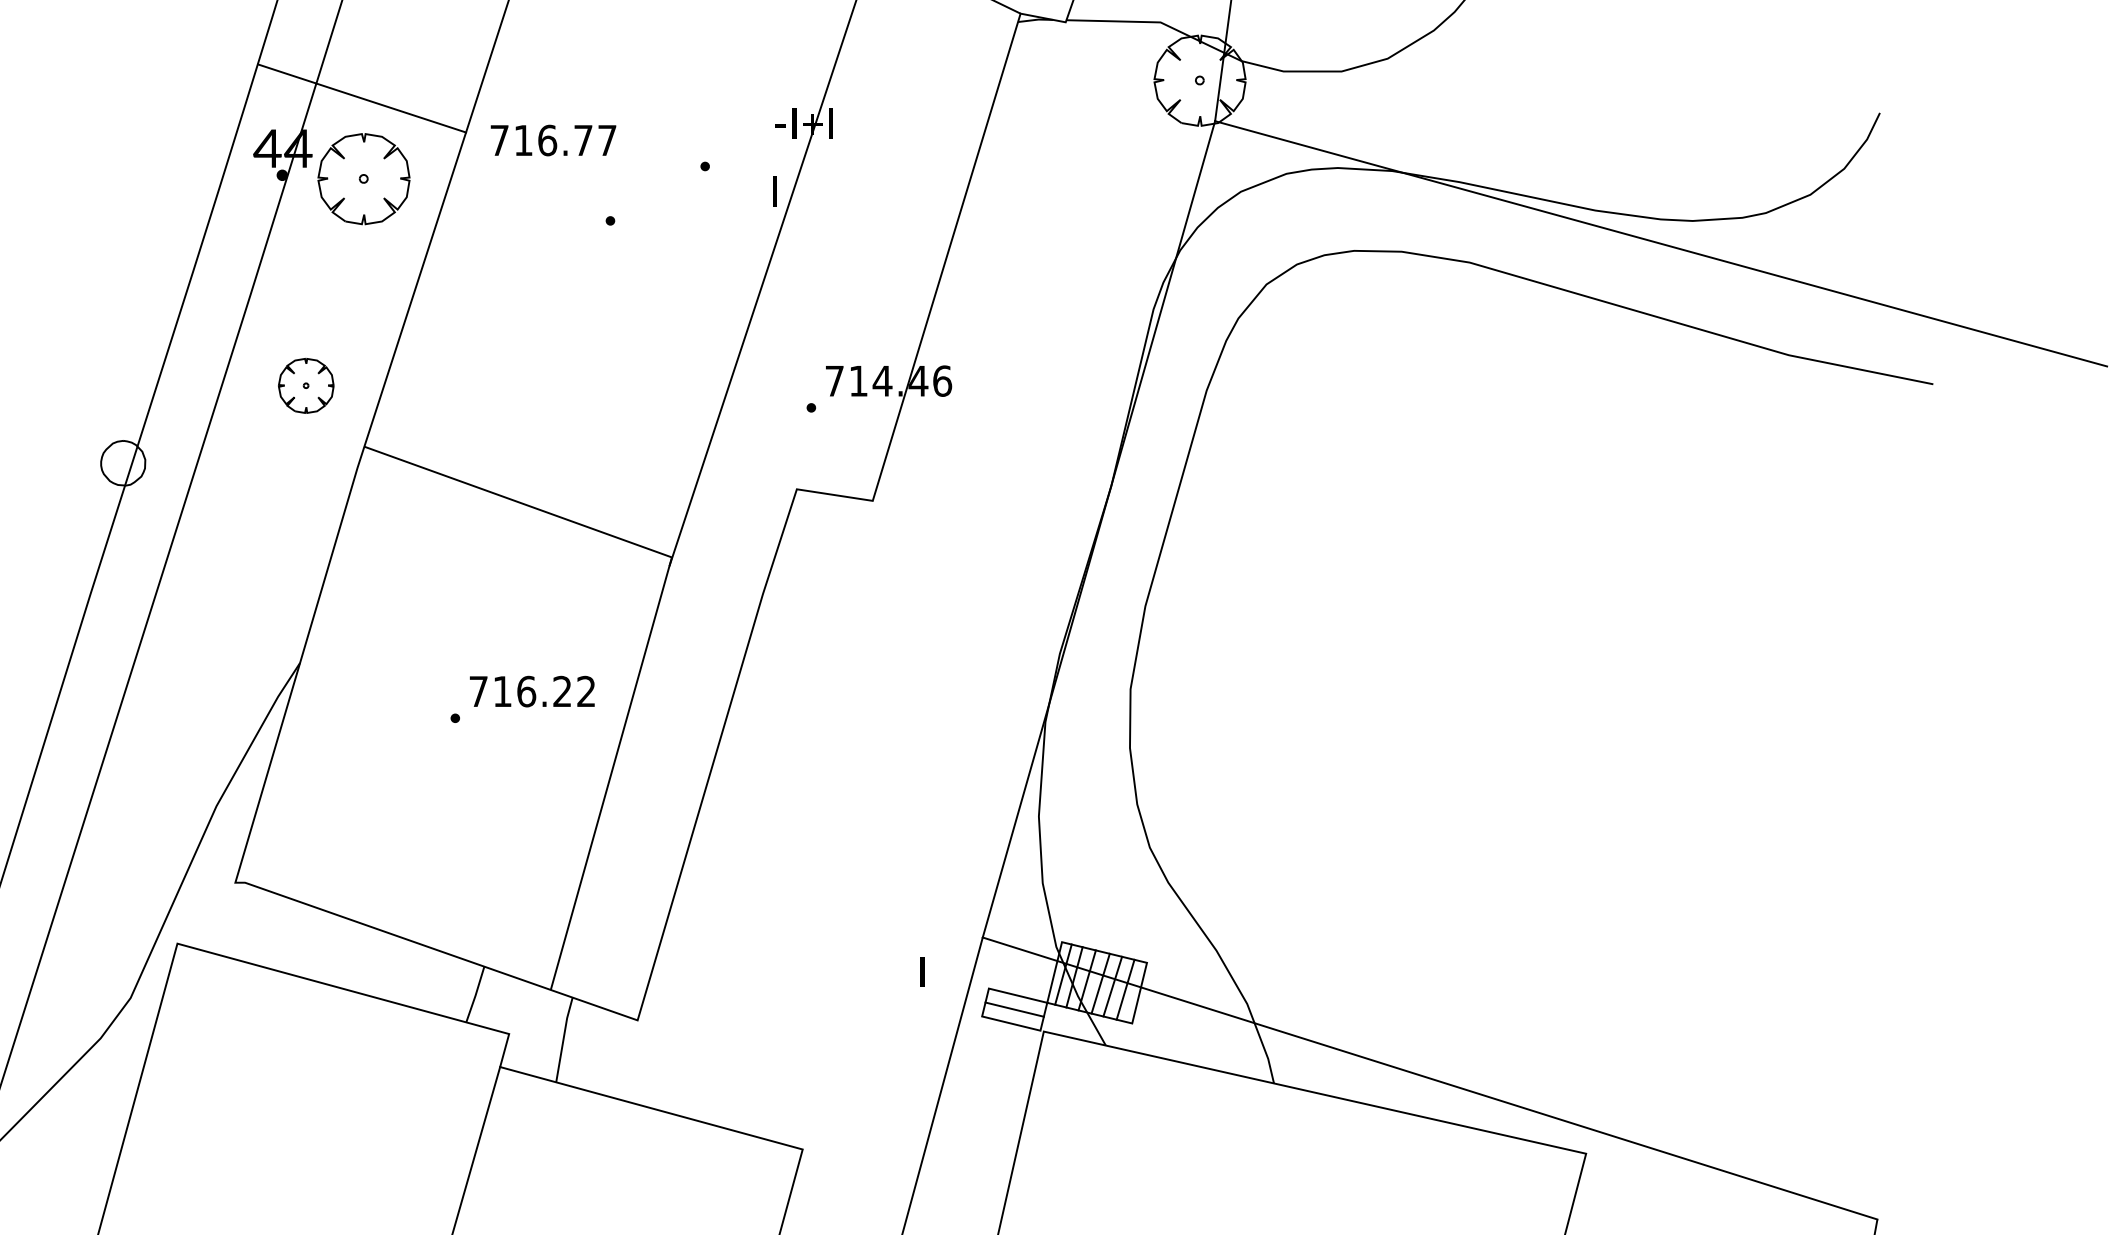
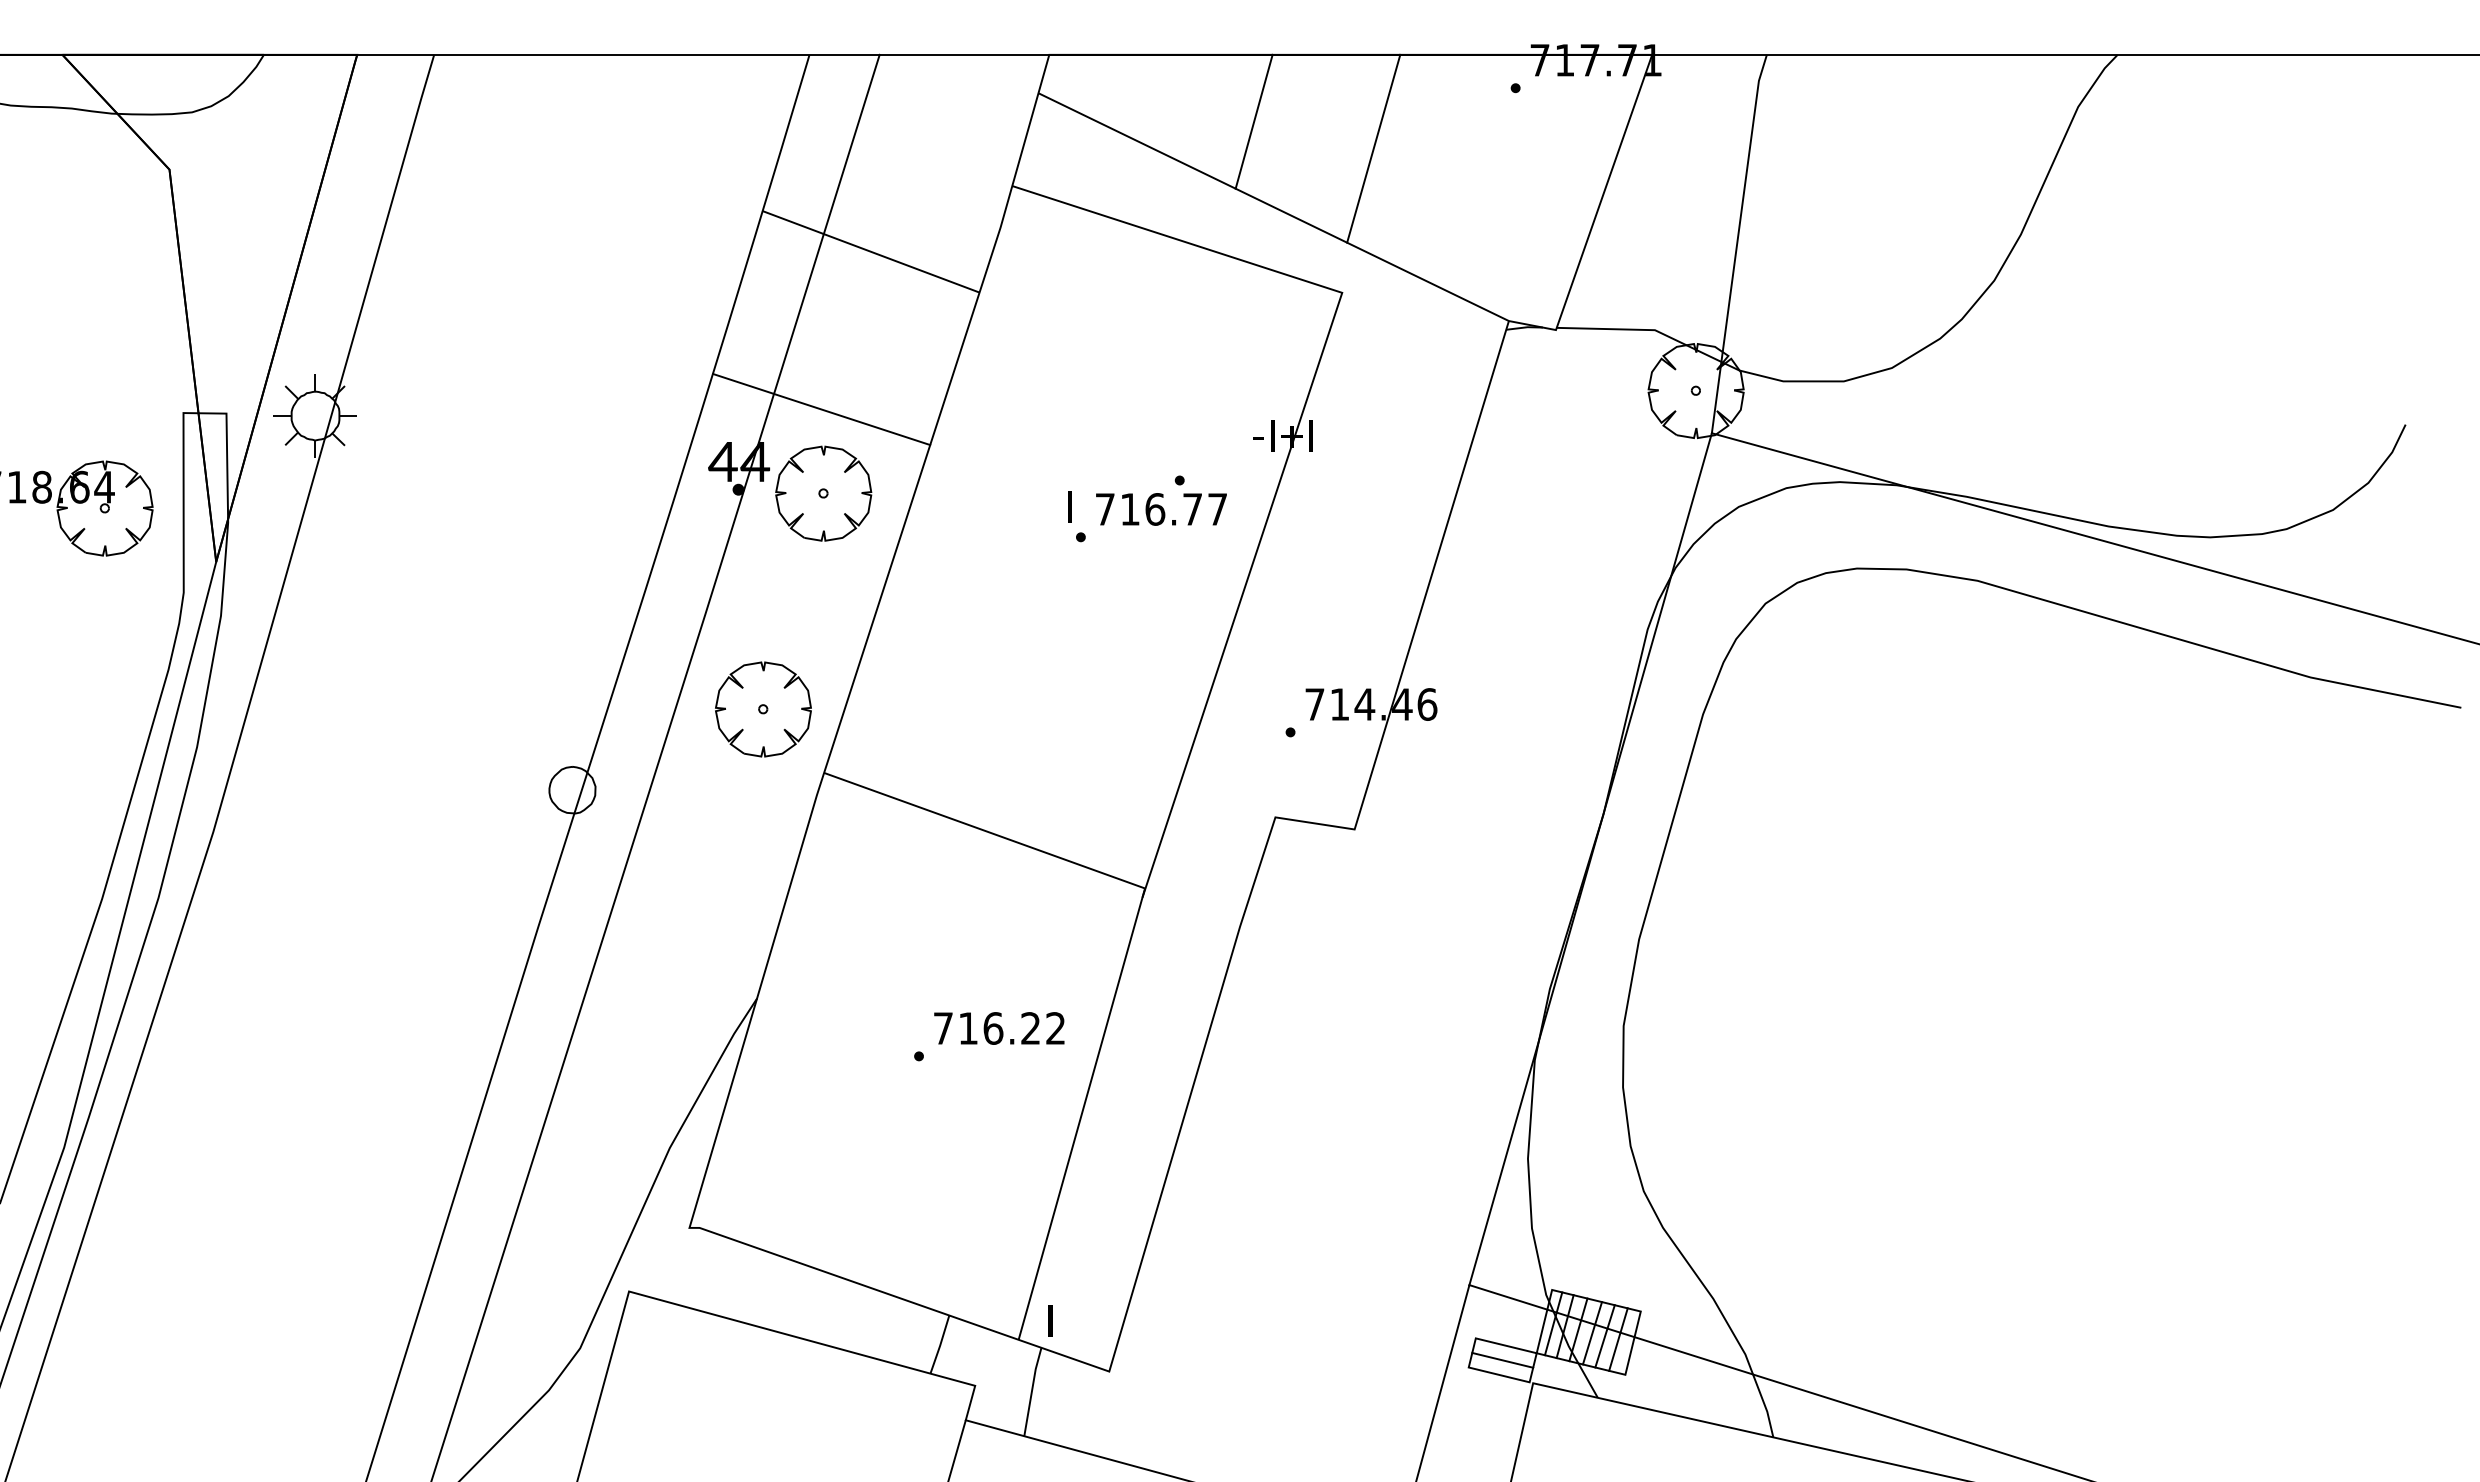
text: (553, 140) -> (1161, 509), moved
text: (774, 191) -> (1069, 506), moved
part: (306, 385) -> (763, 709), size x1.67
text: (922, 971) -> (1050, 1320), moved

